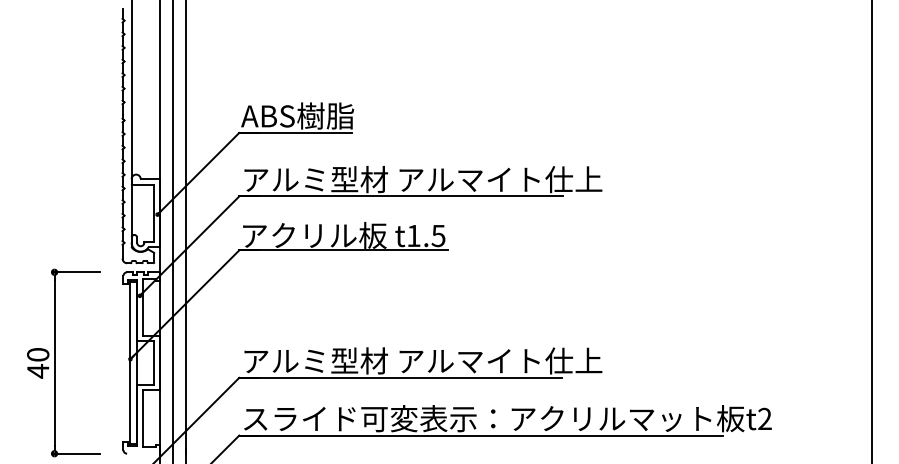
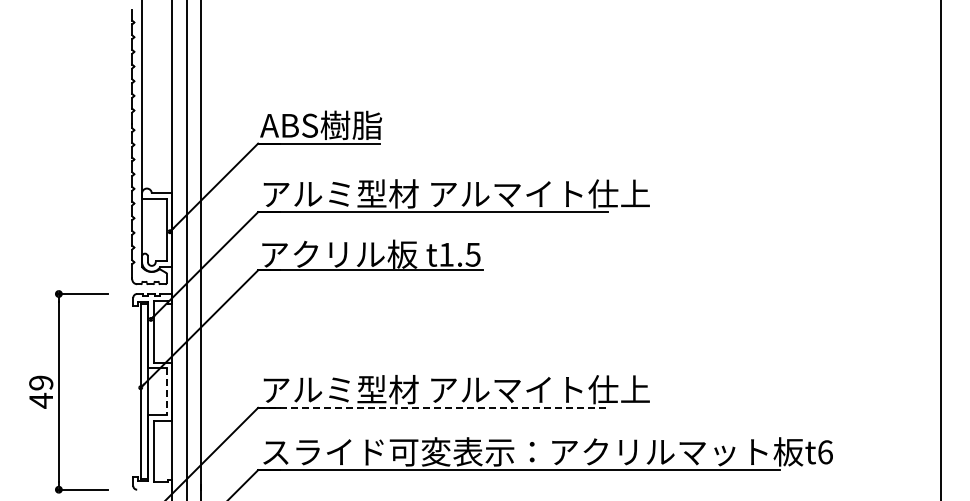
text: (38, 354) -> (41, 382), 40 -> 49
line: (154, 363) -> (166, 392), solid -> dashed
line: (400, 377) -> (432, 407), solid -> dashed
text: (765, 419) -> (825, 452), t2 -> t6

